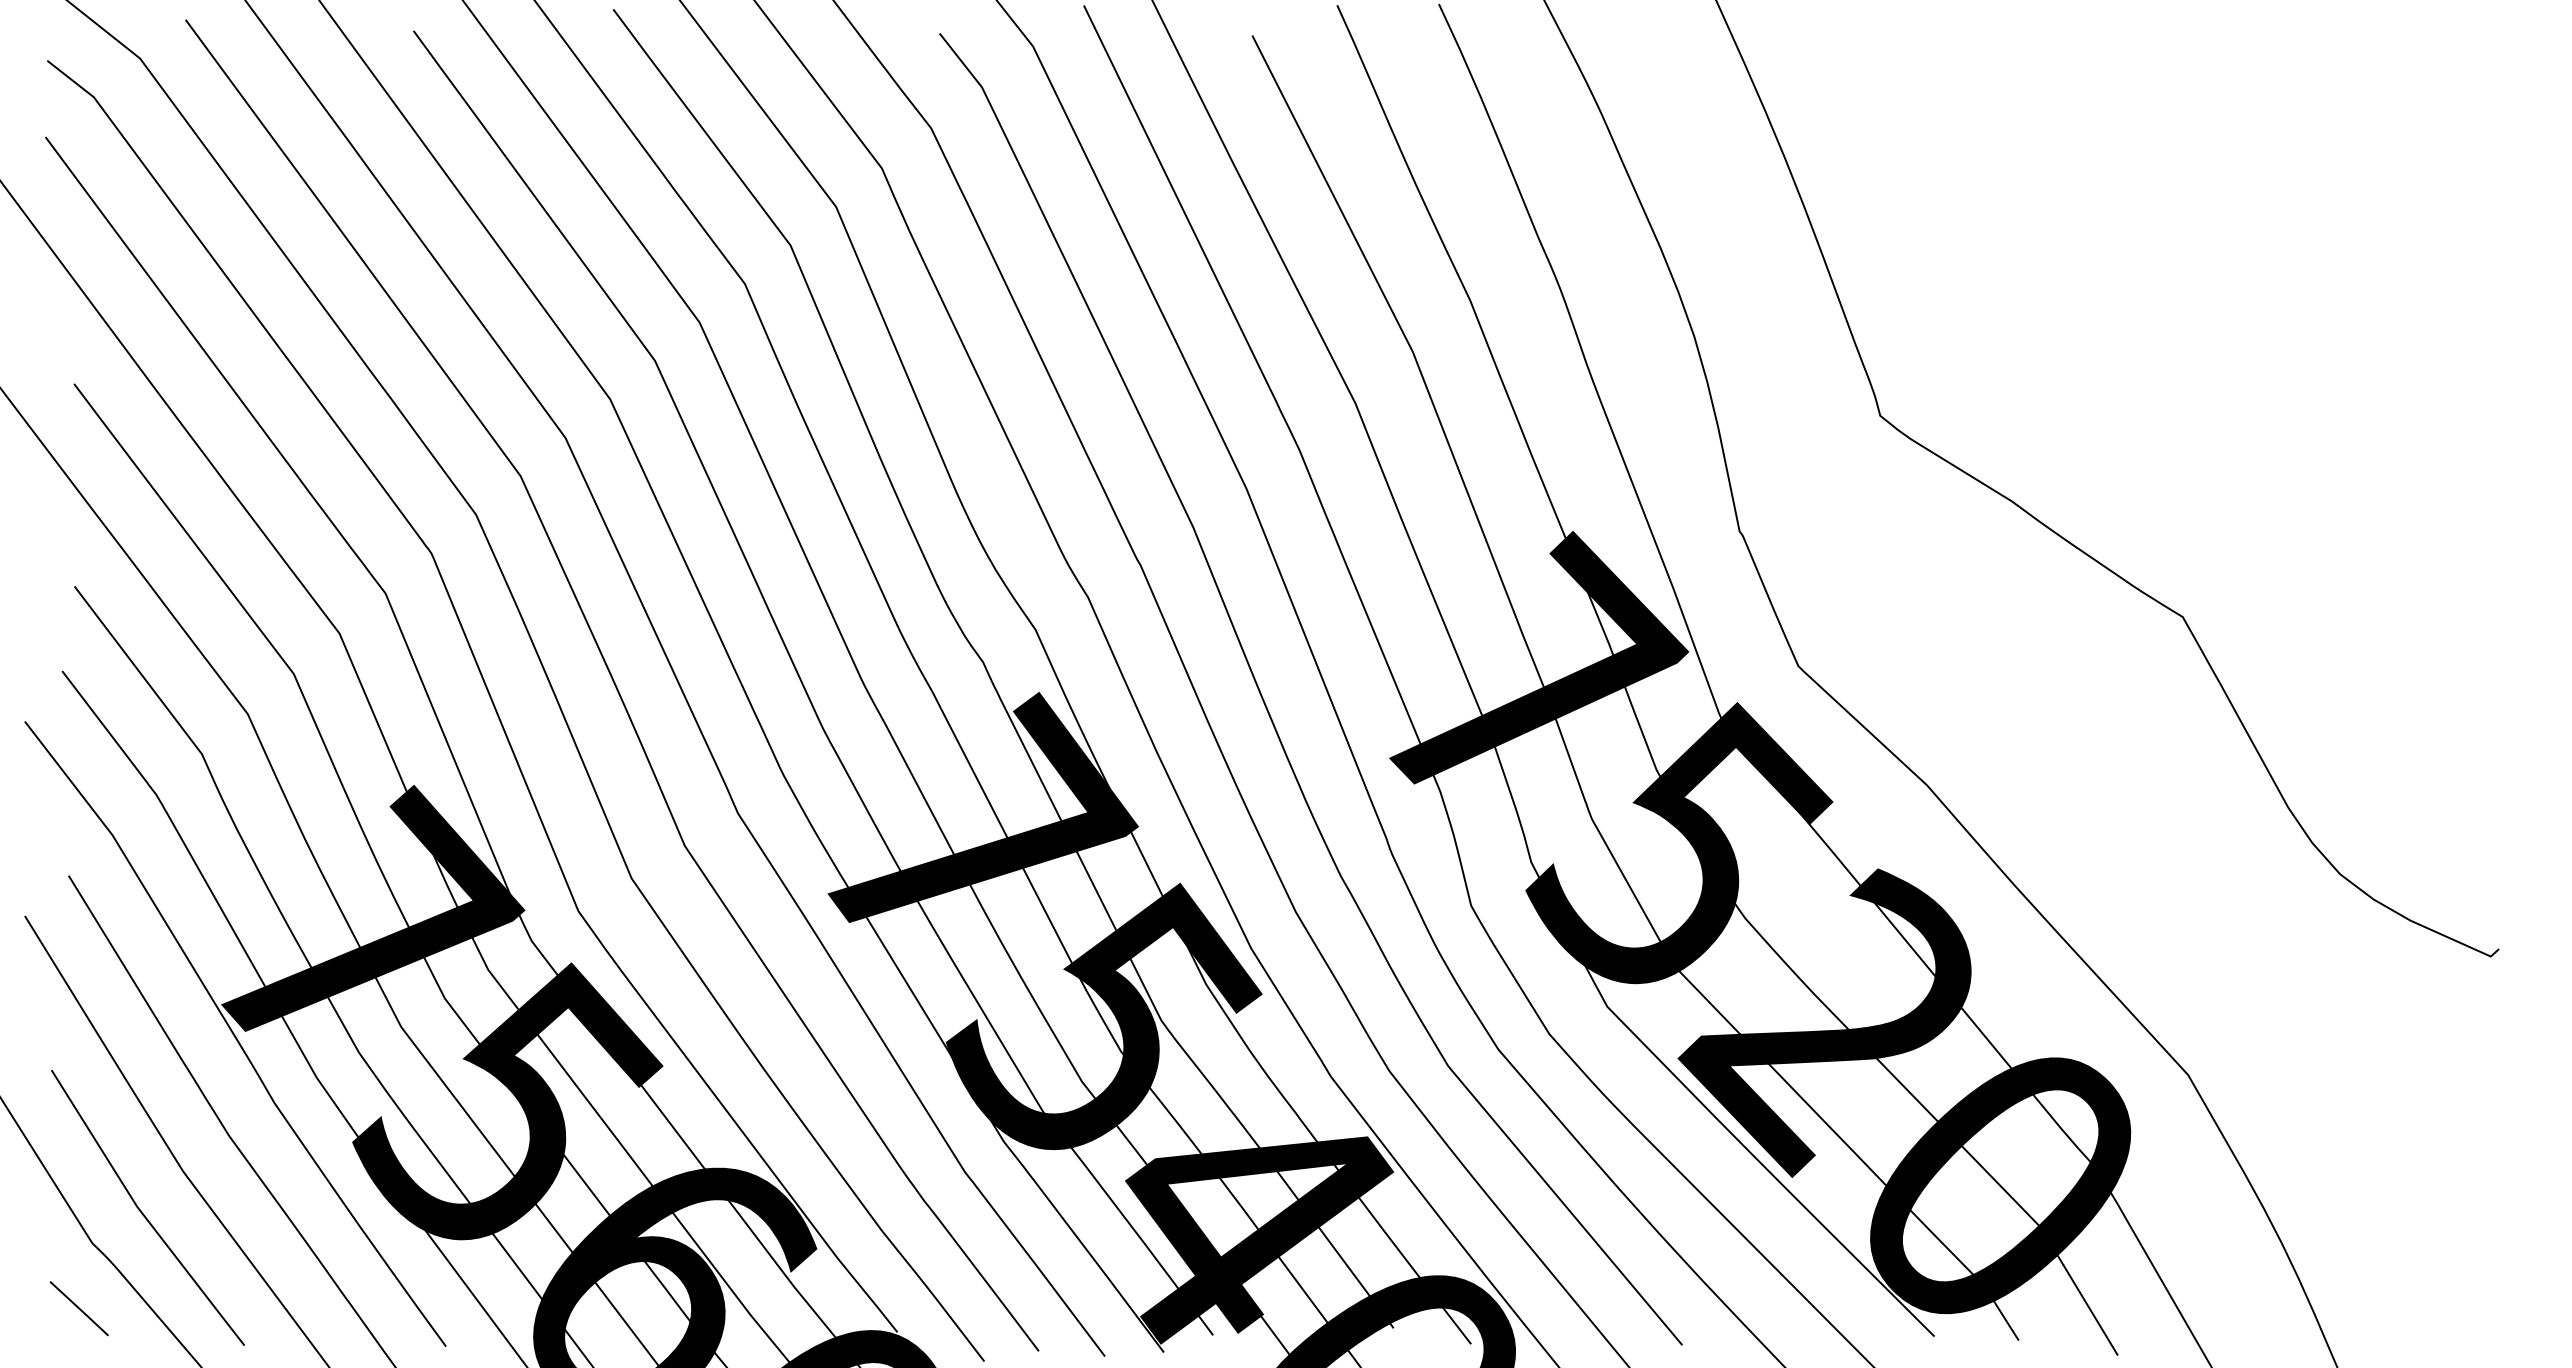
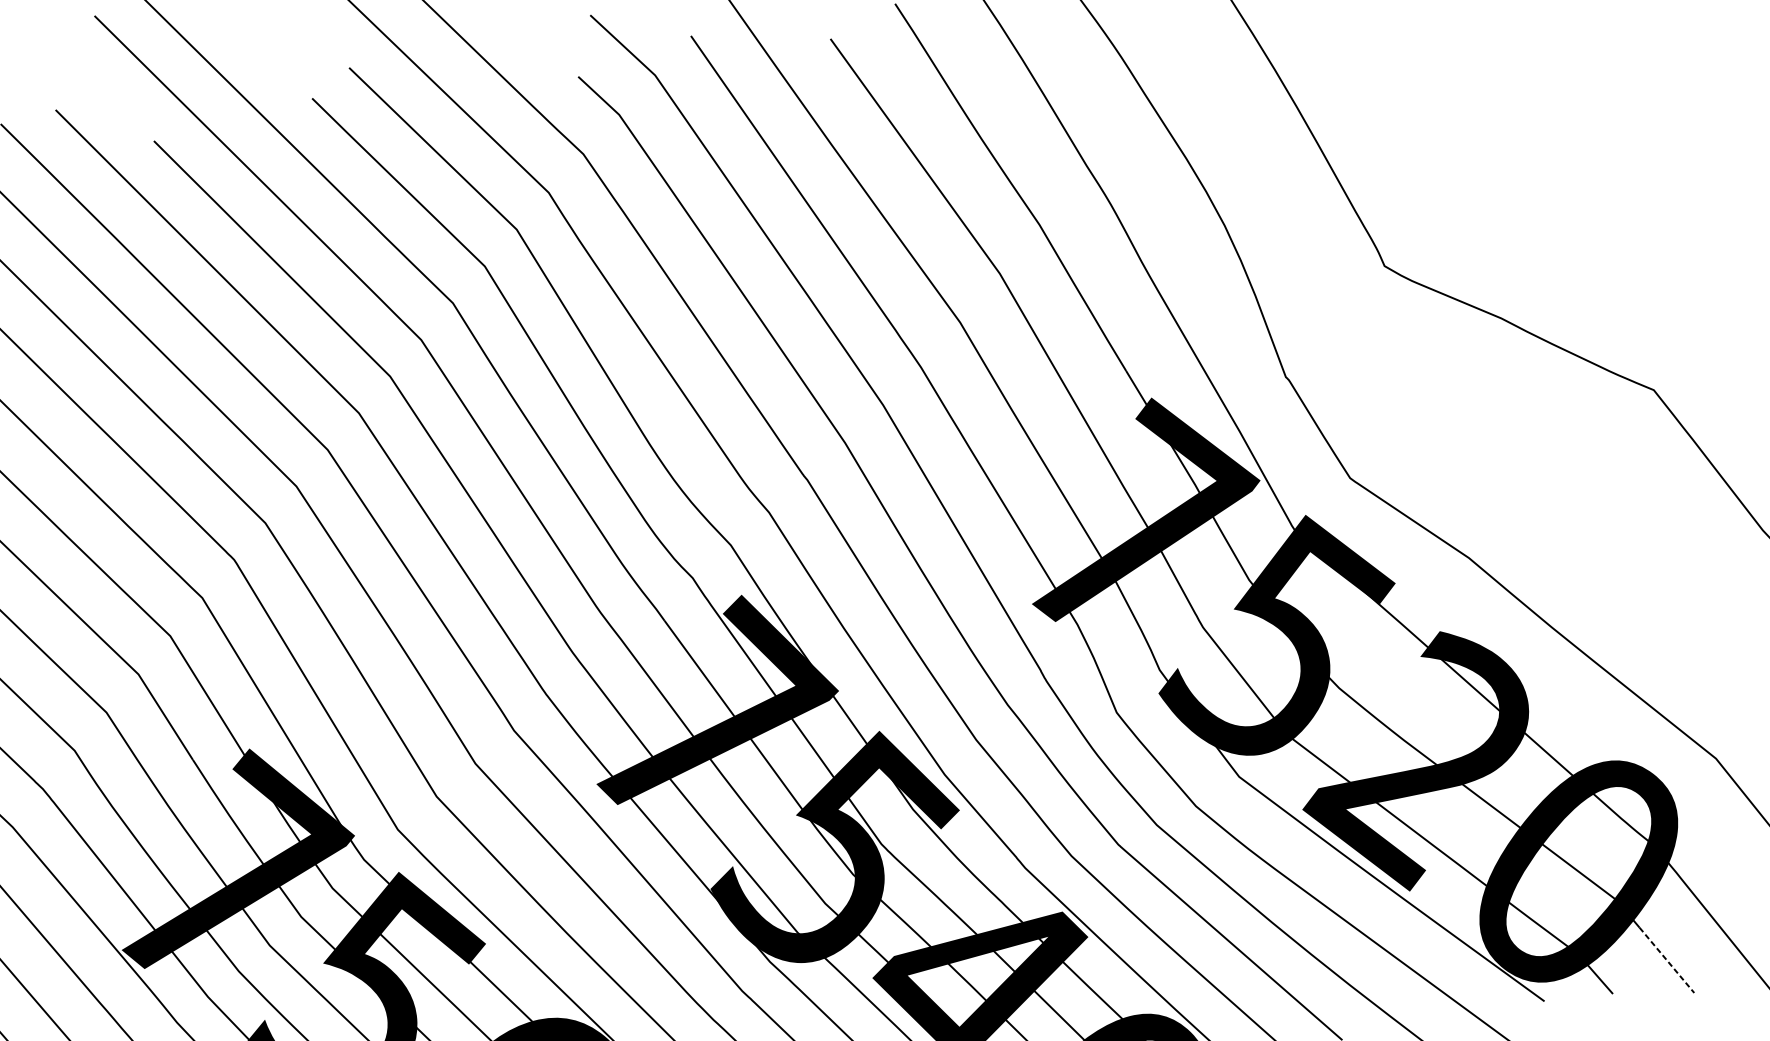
line: (2090, 1310) -> (1666, 960), solid -> dashed

